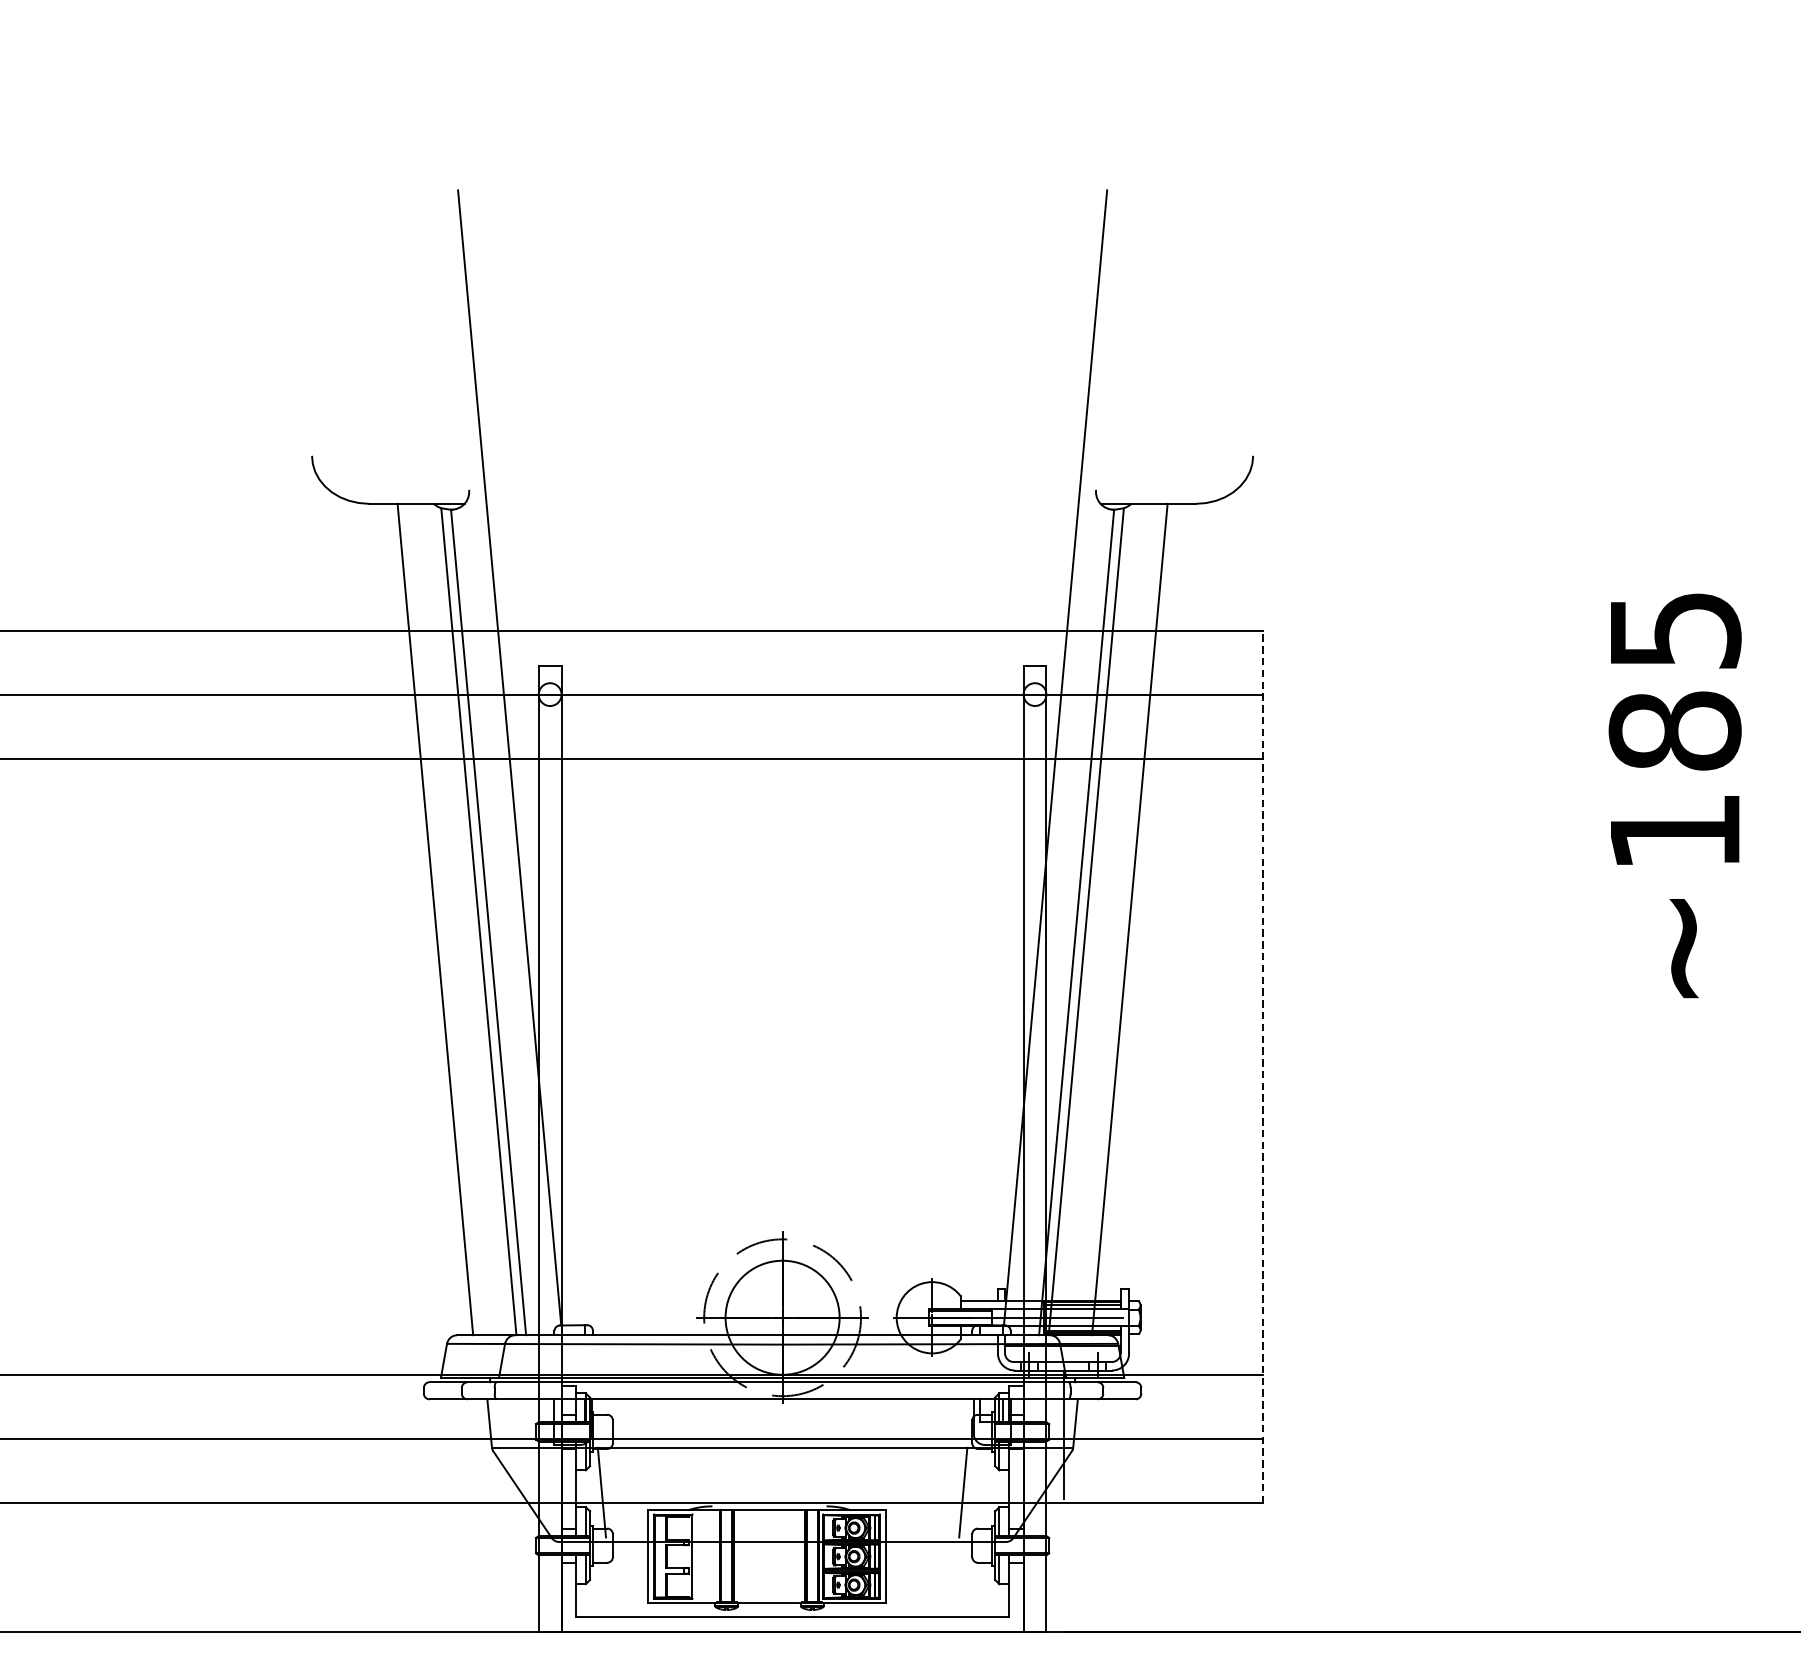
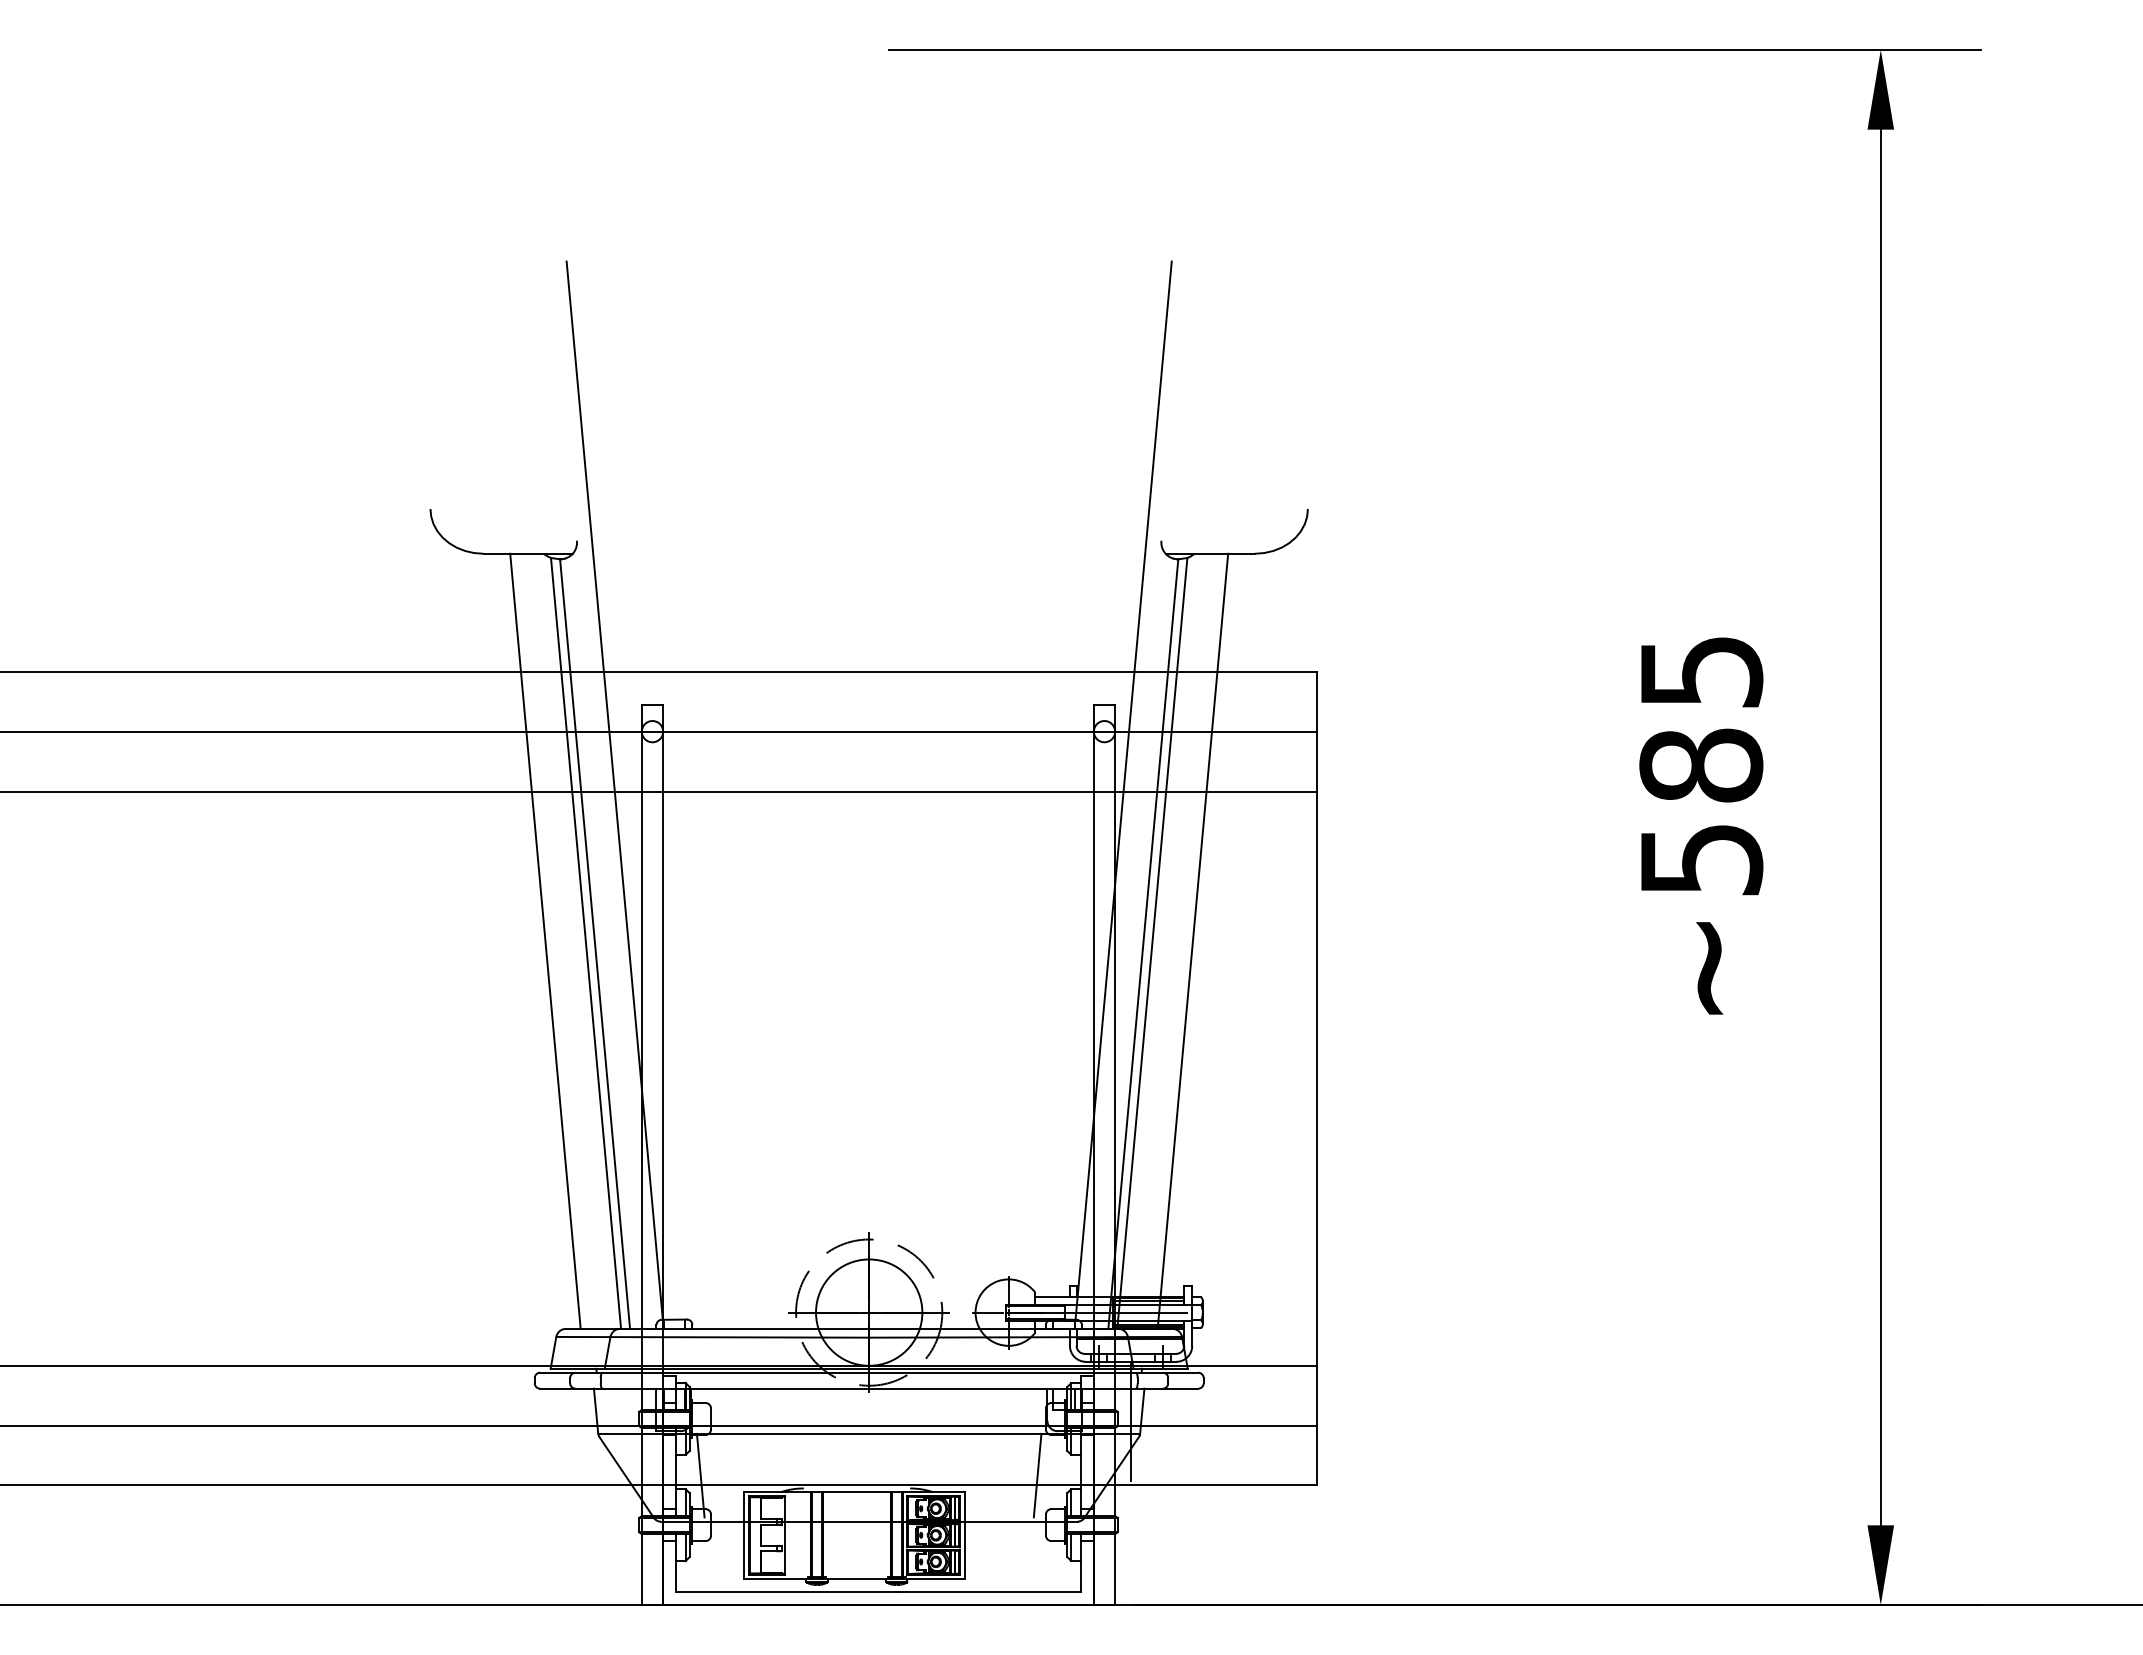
text: (1676, 832) -> (1702, 860), ~185 -> ~585
line: (1263, 1066) -> (1317, 1078), dashed -> solid

